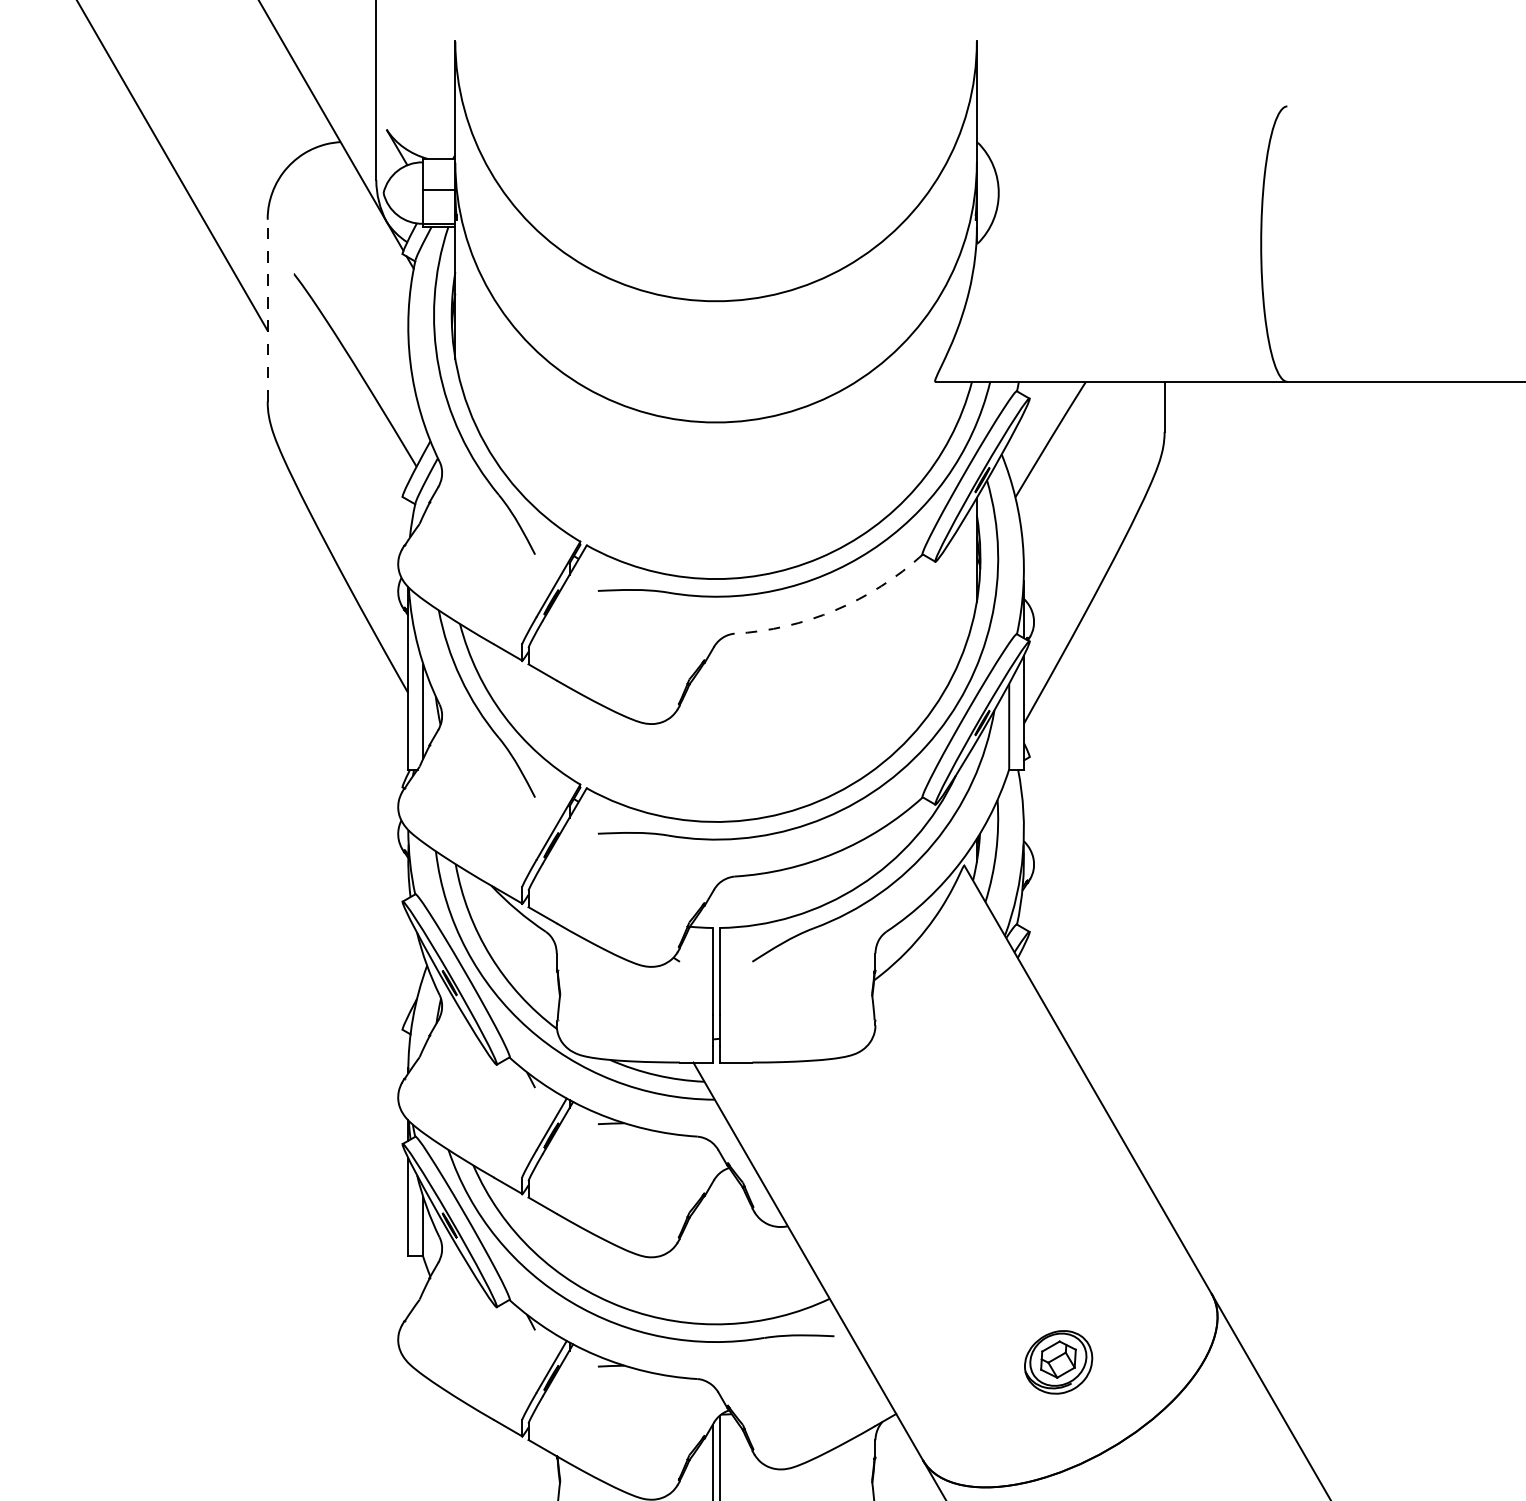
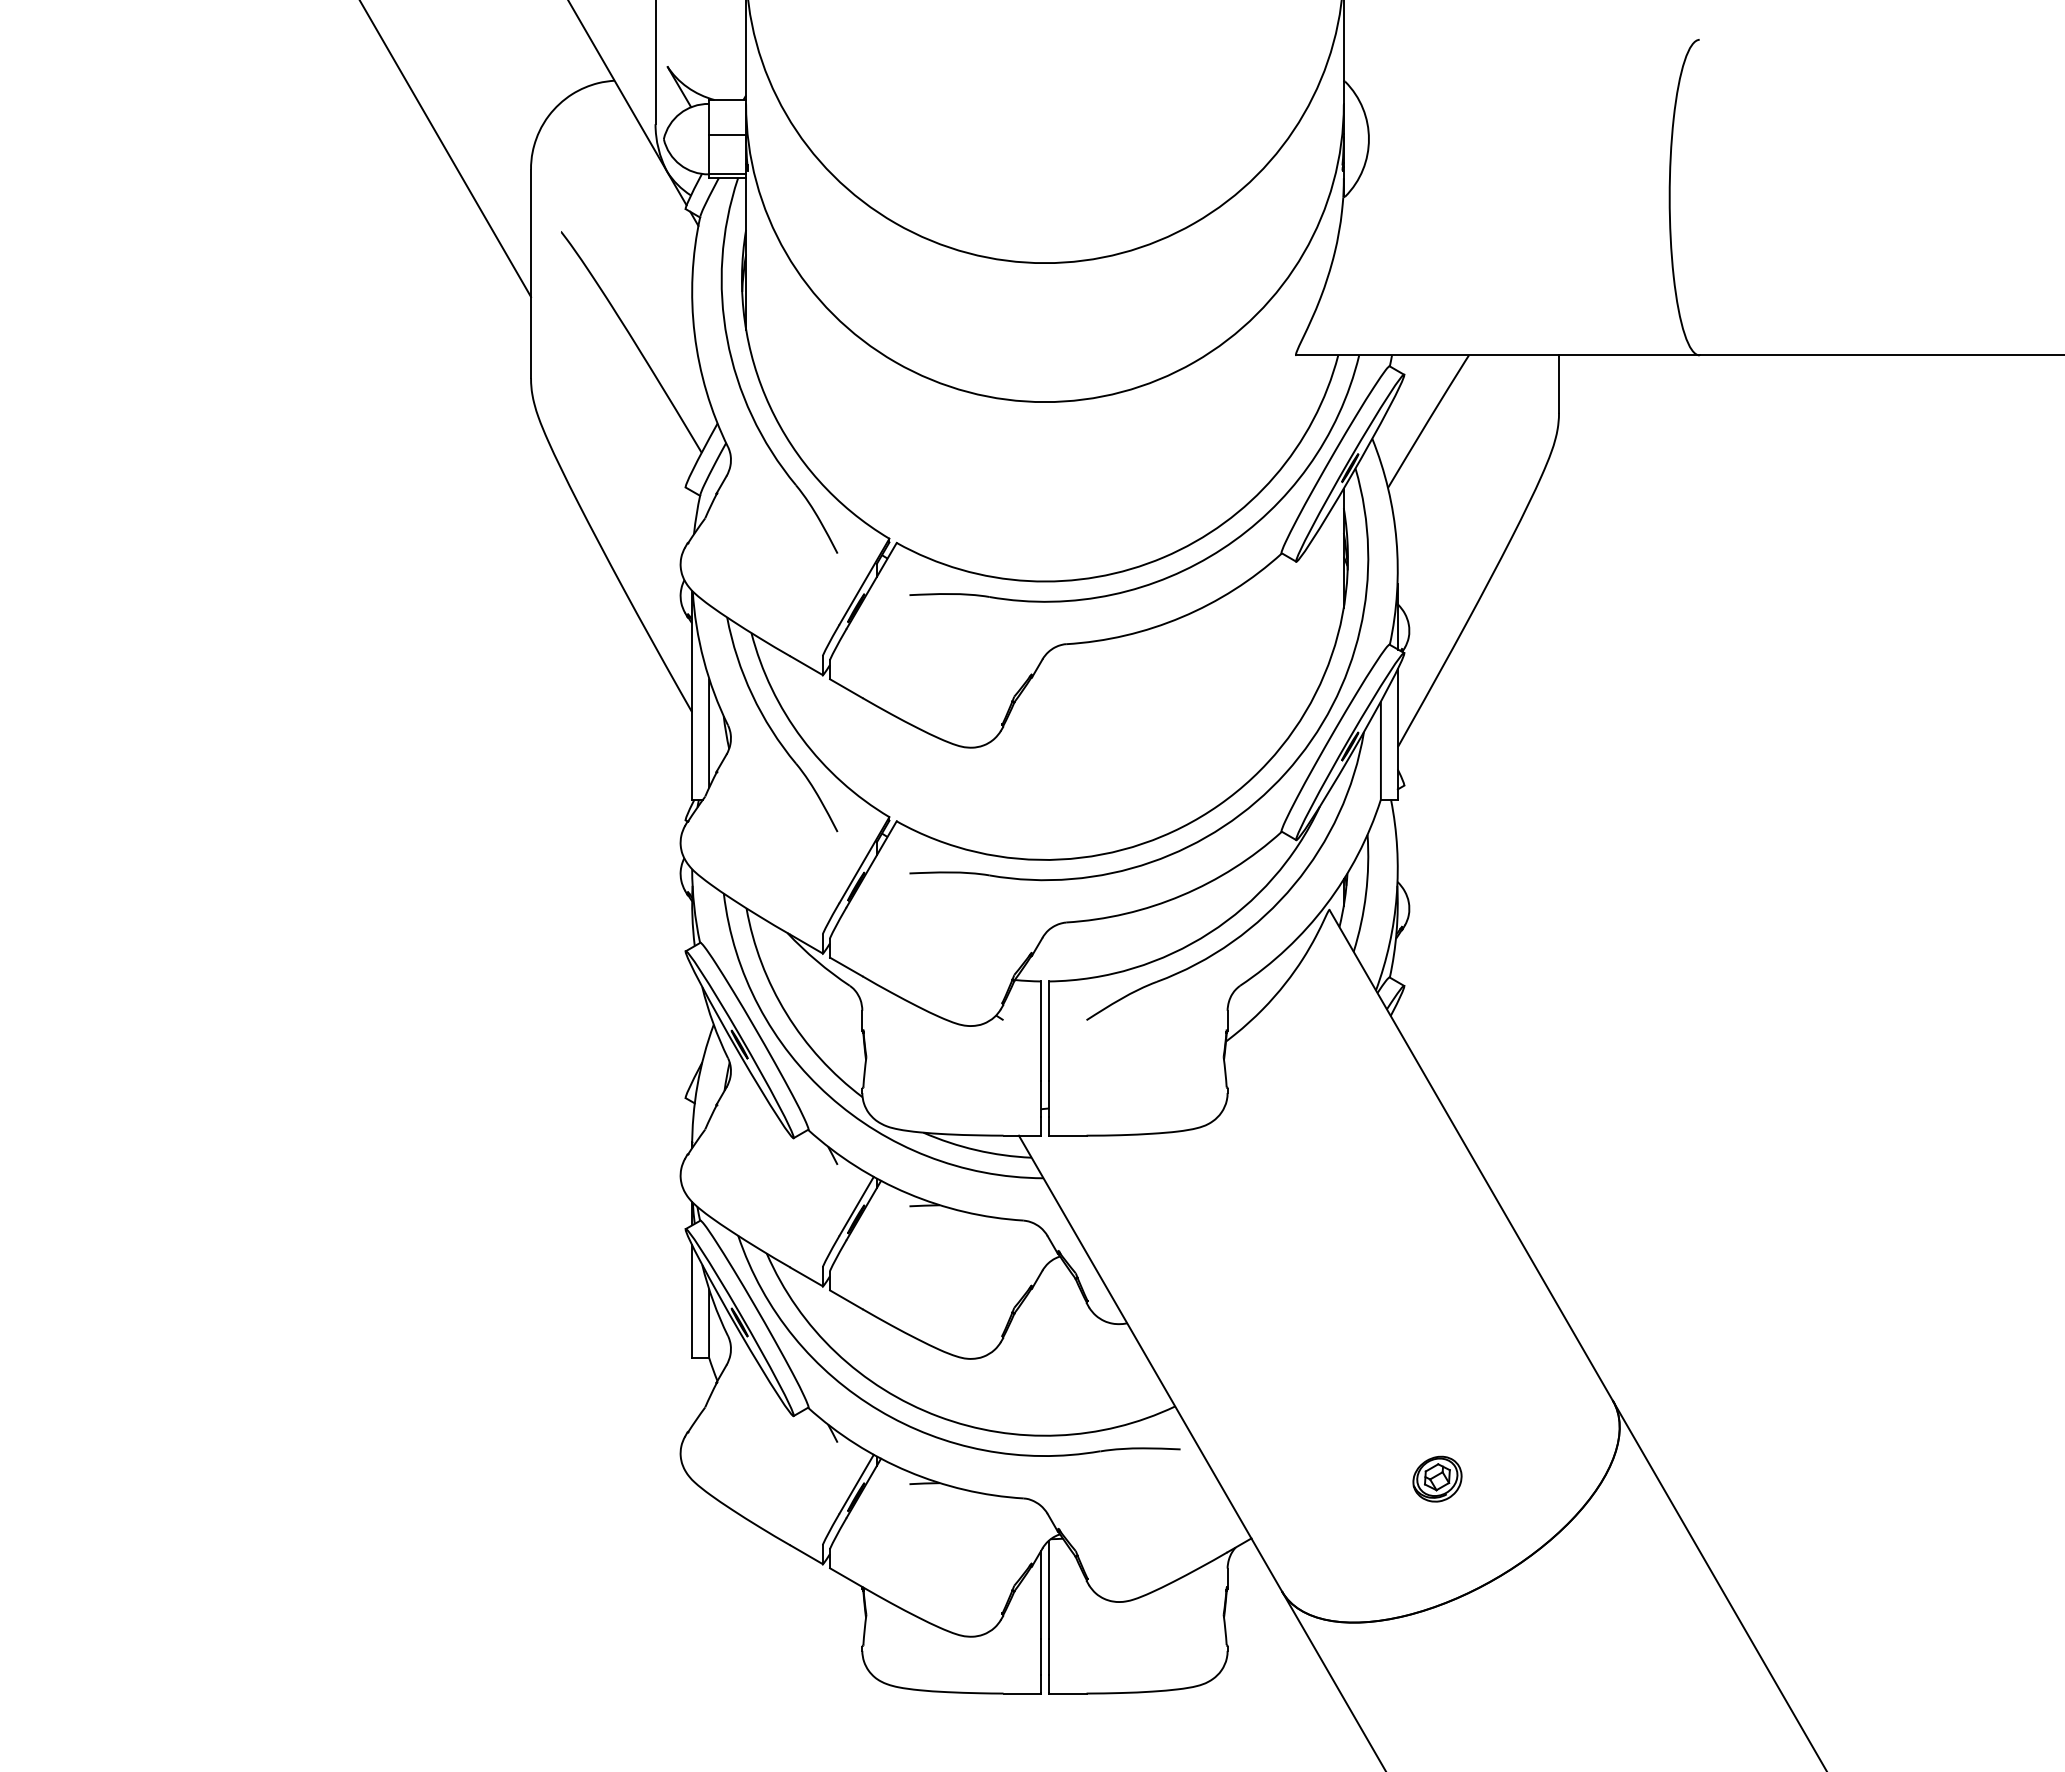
line: (268, 310) -> (531, 273), dashed -> solid
arc: (835, 610) -> (1181, 617), dashed -> solid
part: (1058, 1361) -> (1437, 1478), size x0.62

